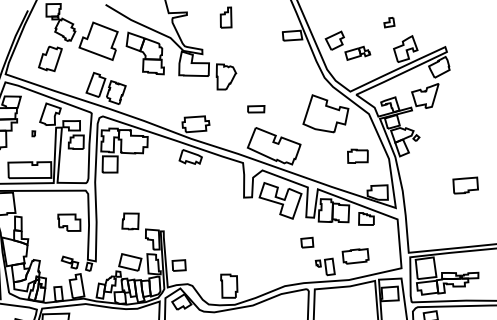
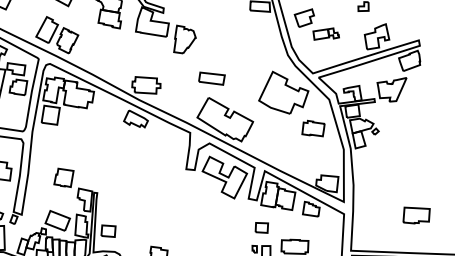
part: (255, 108) -> (211, 77), size x1.43
part: (357, 155) -> (313, 127), moved
part: (465, 185) -> (416, 215), moved
part: (307, 242) -> (262, 227), moved

